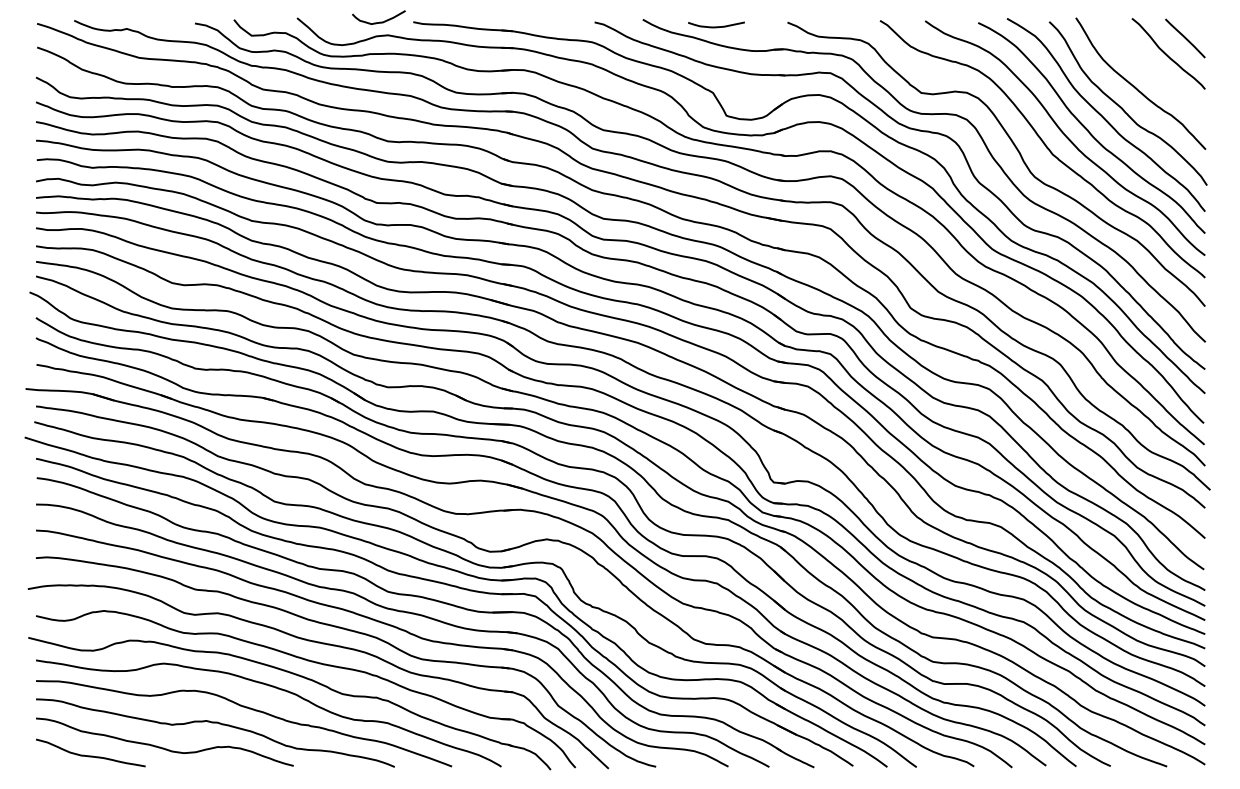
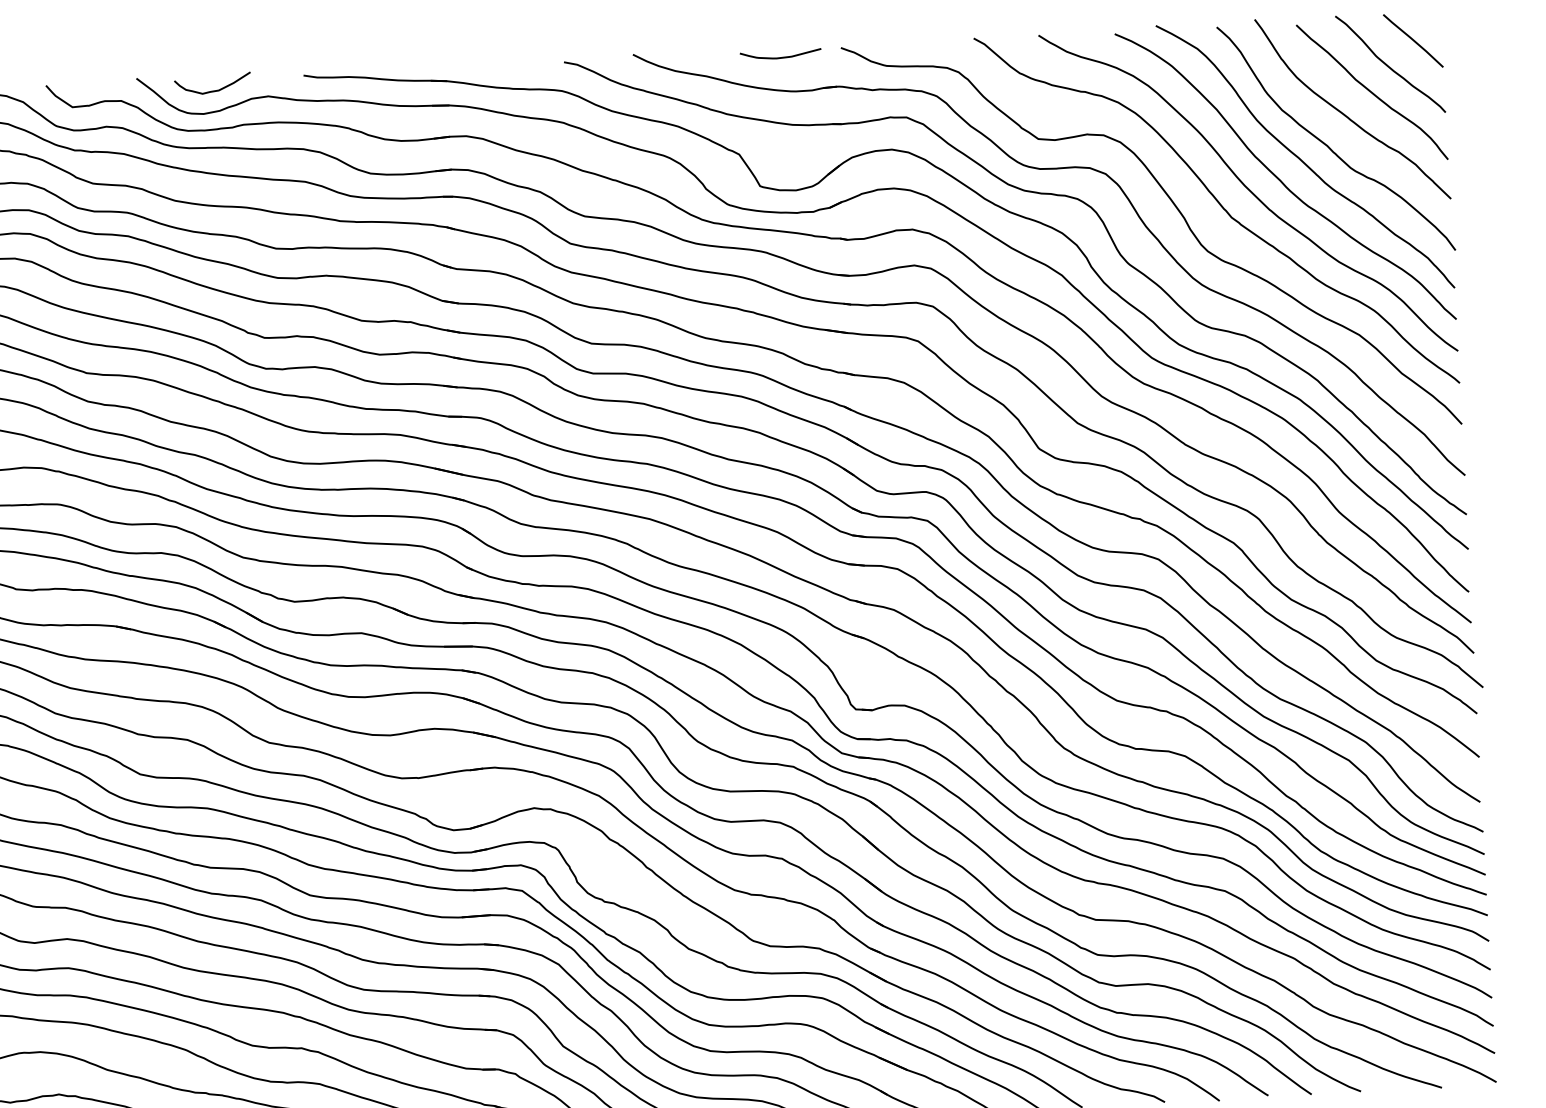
curve: (379, 21) -> (213, 89), moved
curve: (716, 26) -> (780, 56), moved
curve: (1154, 72) -> (1371, 92), added

